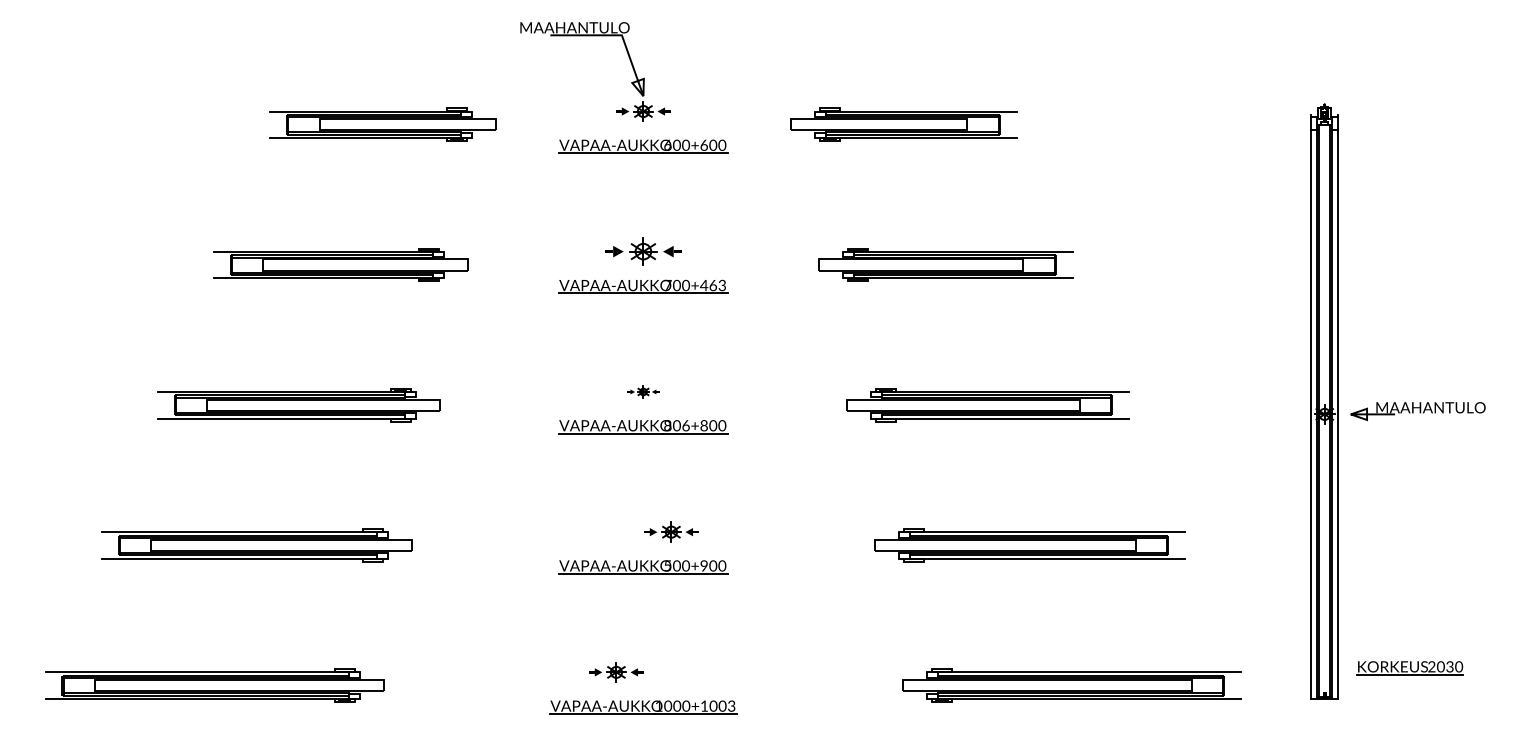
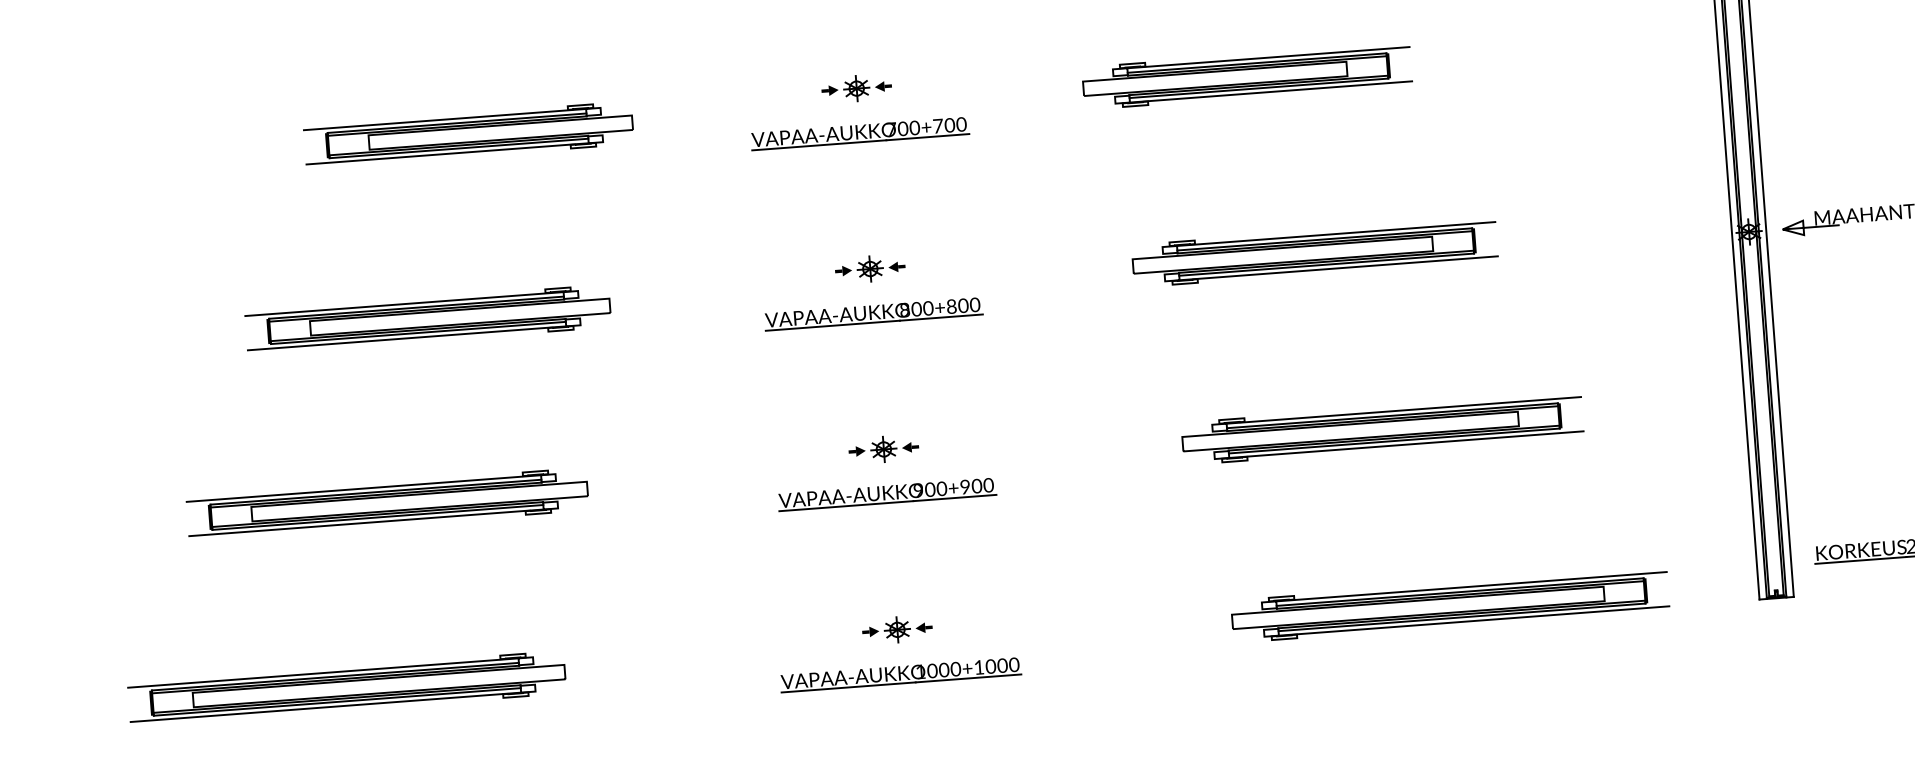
part: (643, 251) -> (856, 88), size x0.71
text: (713, 285) -> (950, 125), 700+463 -> 700+700
part: (643, 391) -> (870, 268), size x1.67
text: (686, 425) -> (928, 308), 806+800 -> 800+800
part: (671, 531) -> (883, 448), moved
text: (667, 565) -> (918, 490), 500+900 -> 900+900
part: (616, 672) -> (897, 630), moved
text: (731, 706) -> (1014, 665), 1000+1003 -> 1000+1000

